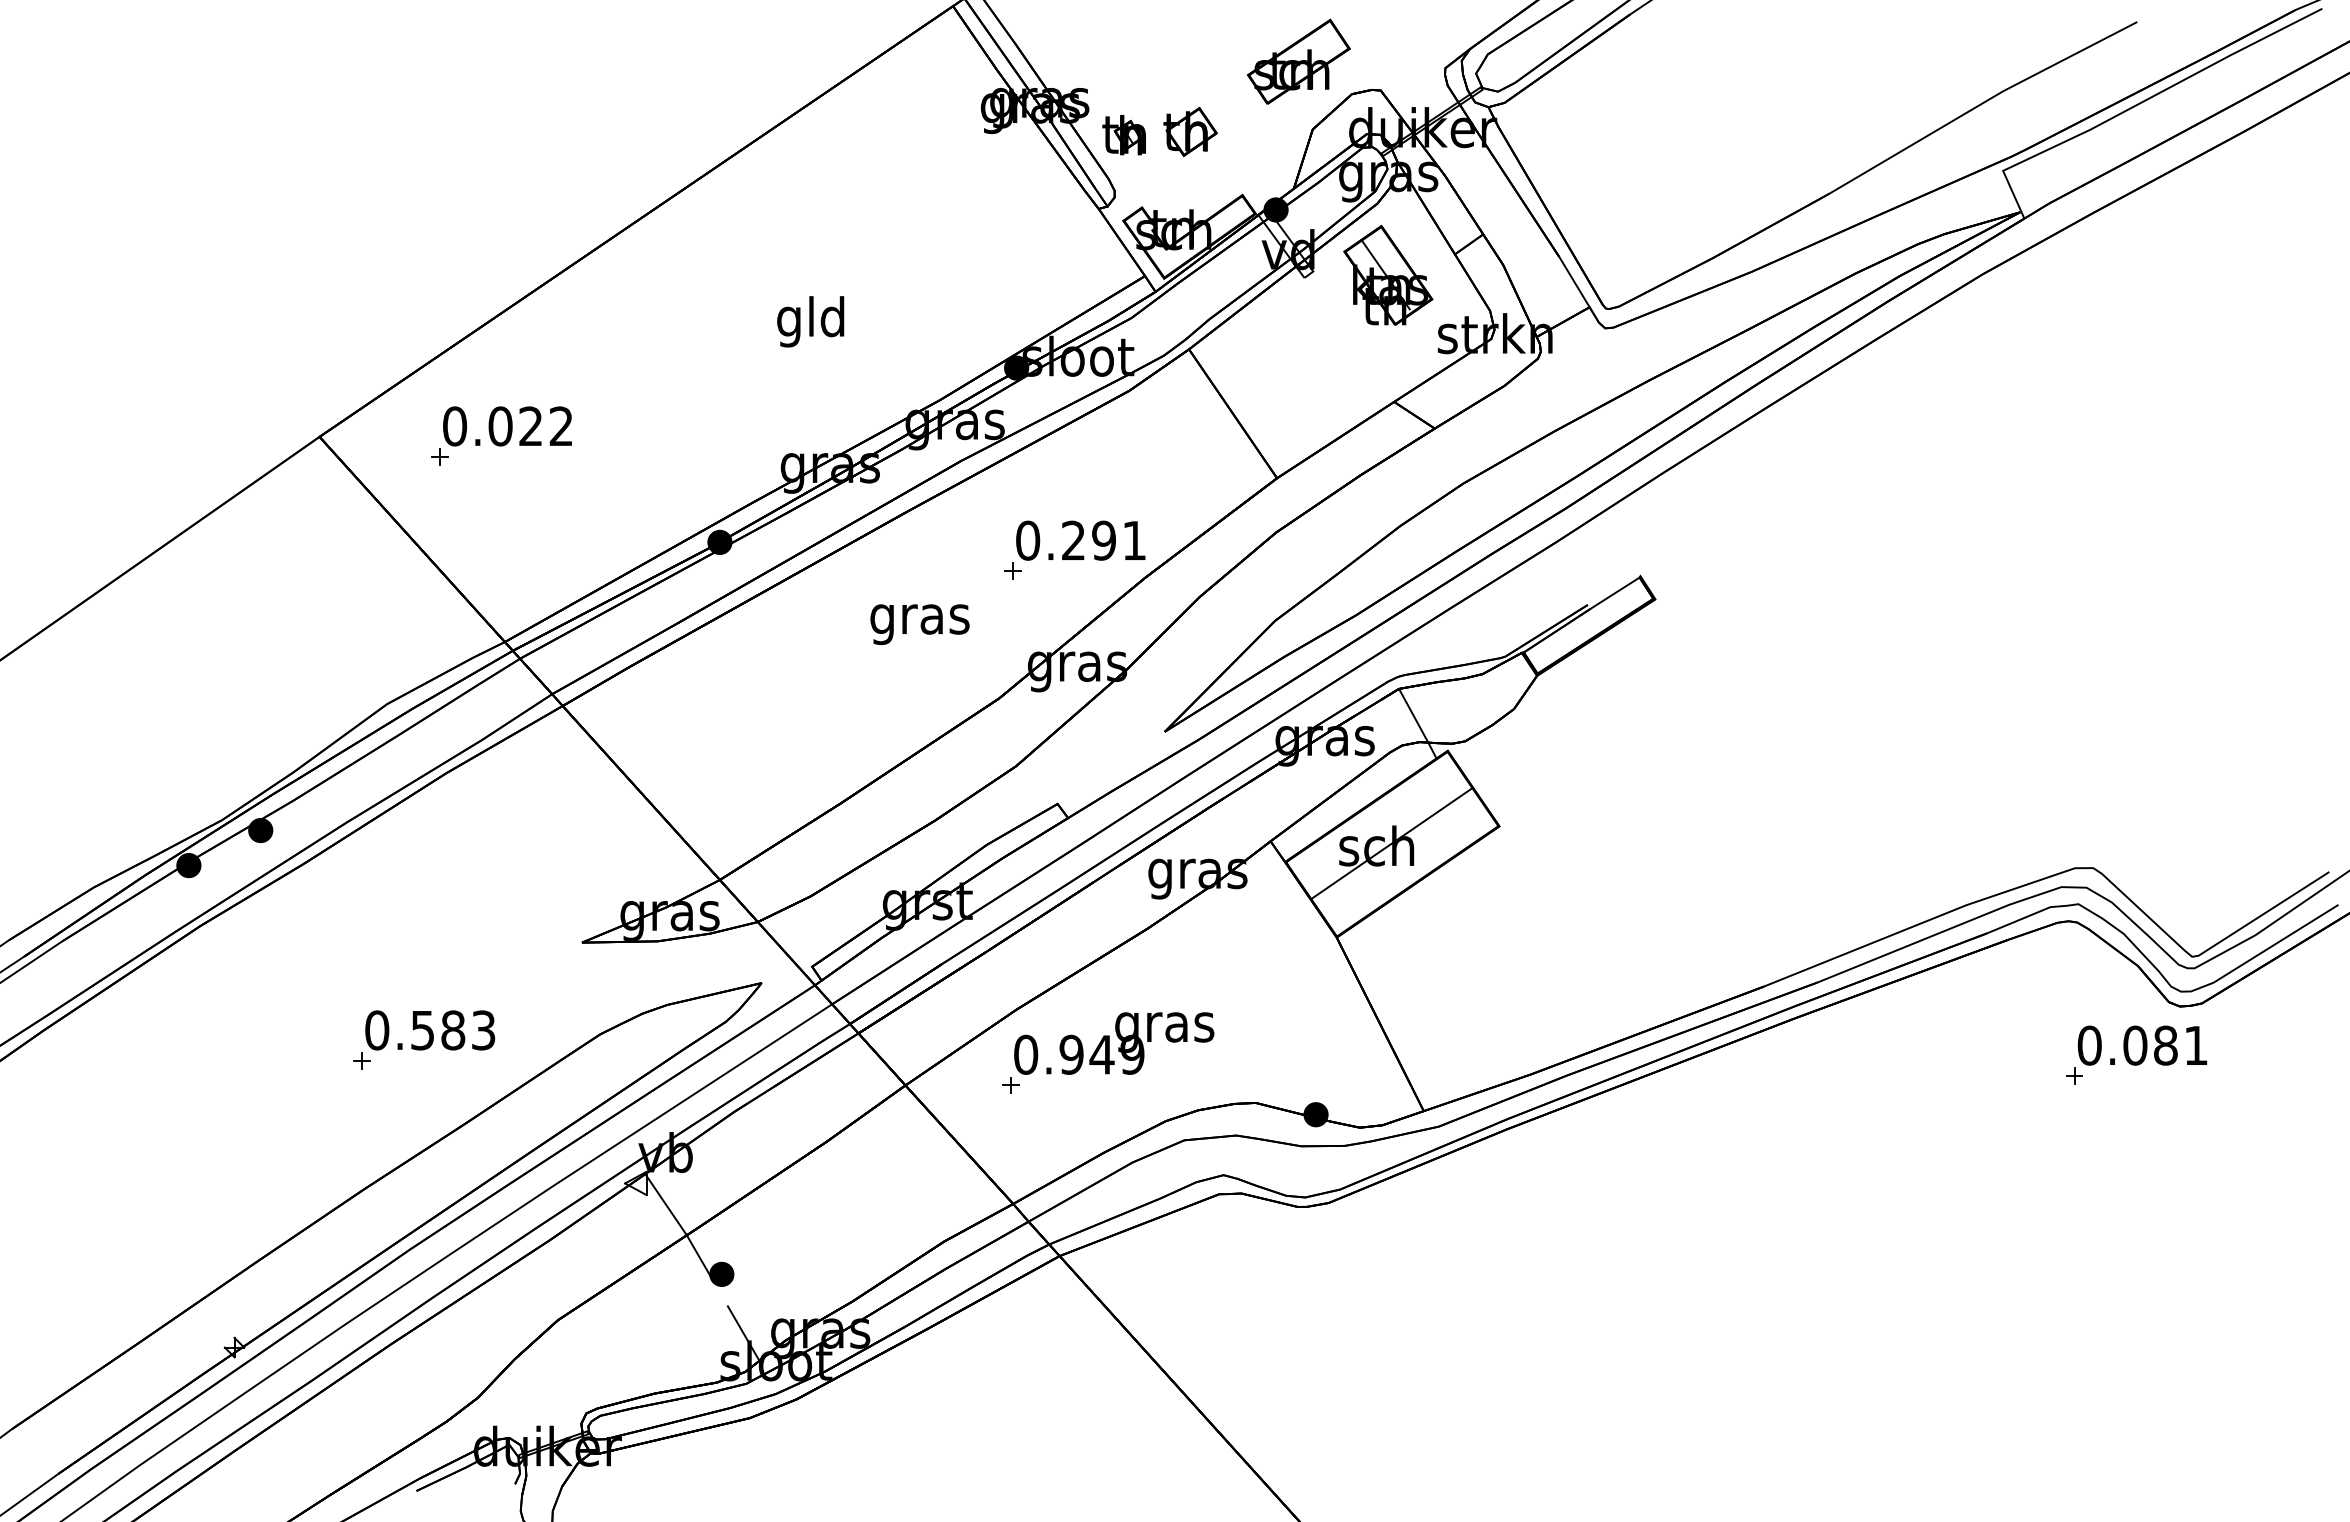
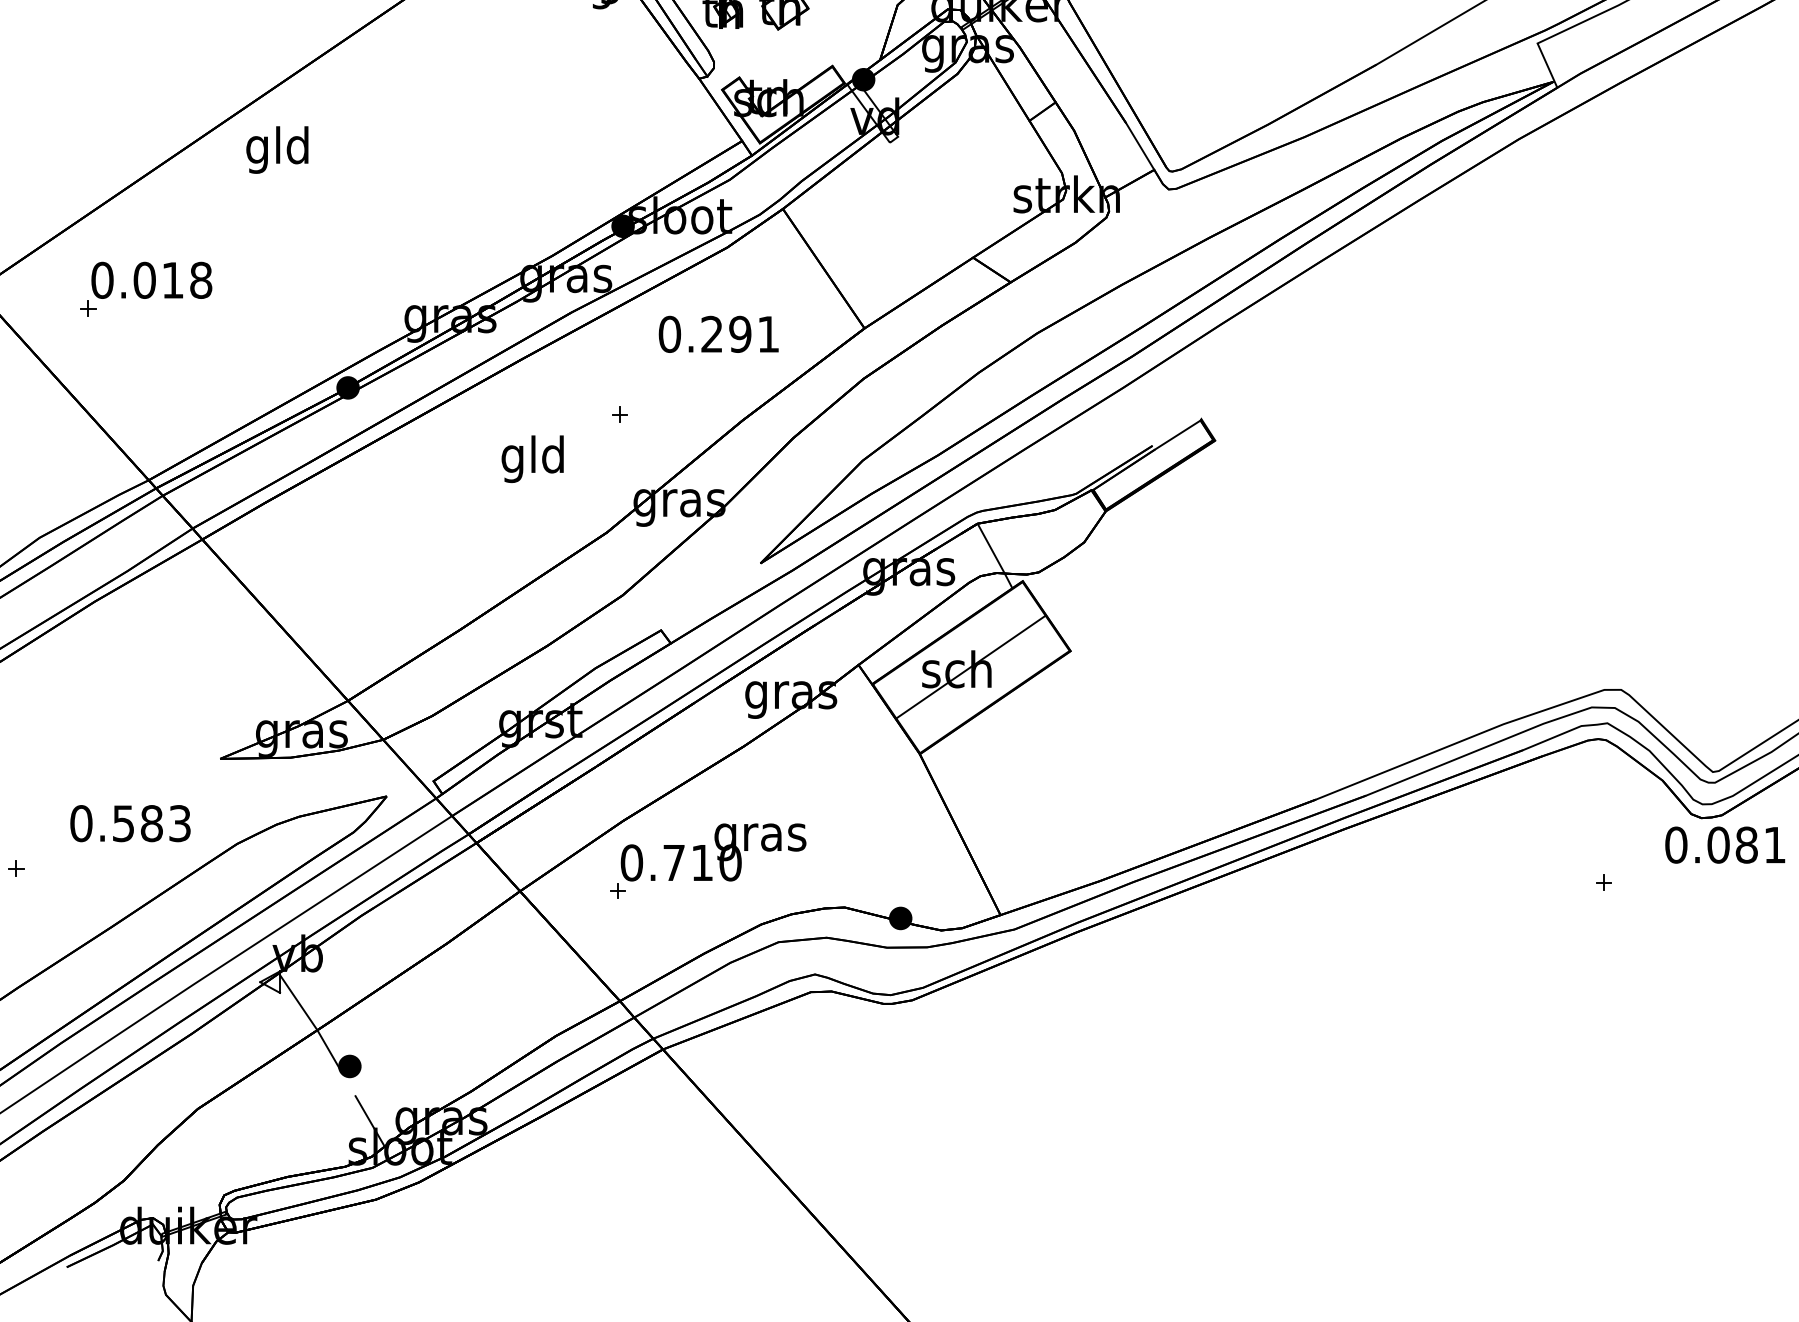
part: (1388, 275) -> (967, 140), removed
text: (810, 321) -> (277, 149), moved
text: (546, 426) -> (187, 280), 0.022 -> 0.018
text: (1080, 540) -> (718, 334), moved
text: (919, 619) -> (533, 459), gras -> gld
text: (430, 1030) -> (130, 823), moved
text: (2142, 1045) -> (1725, 845), moved
text: (1101, 1054) -> (701, 862), 0.949 -> 0.710

